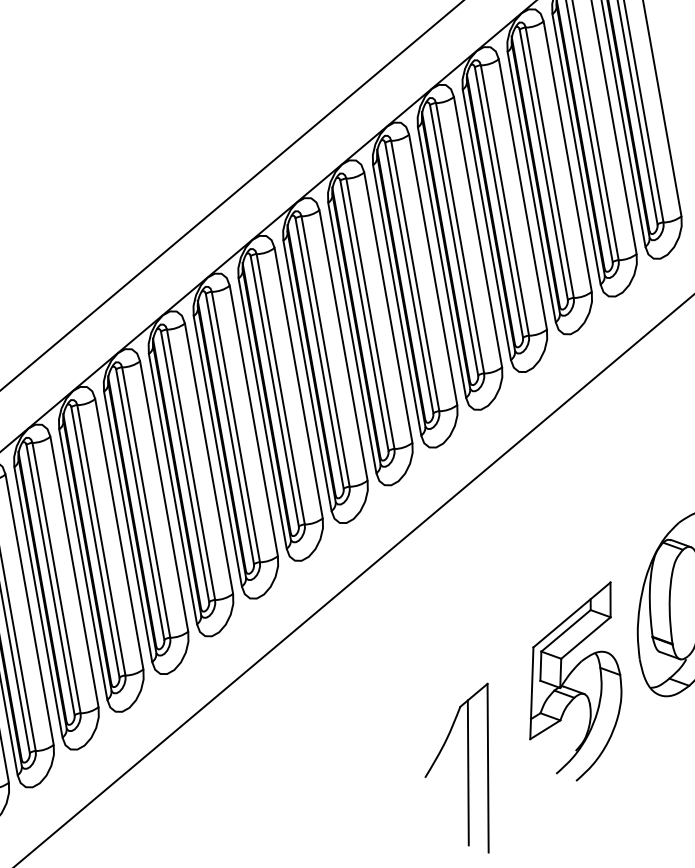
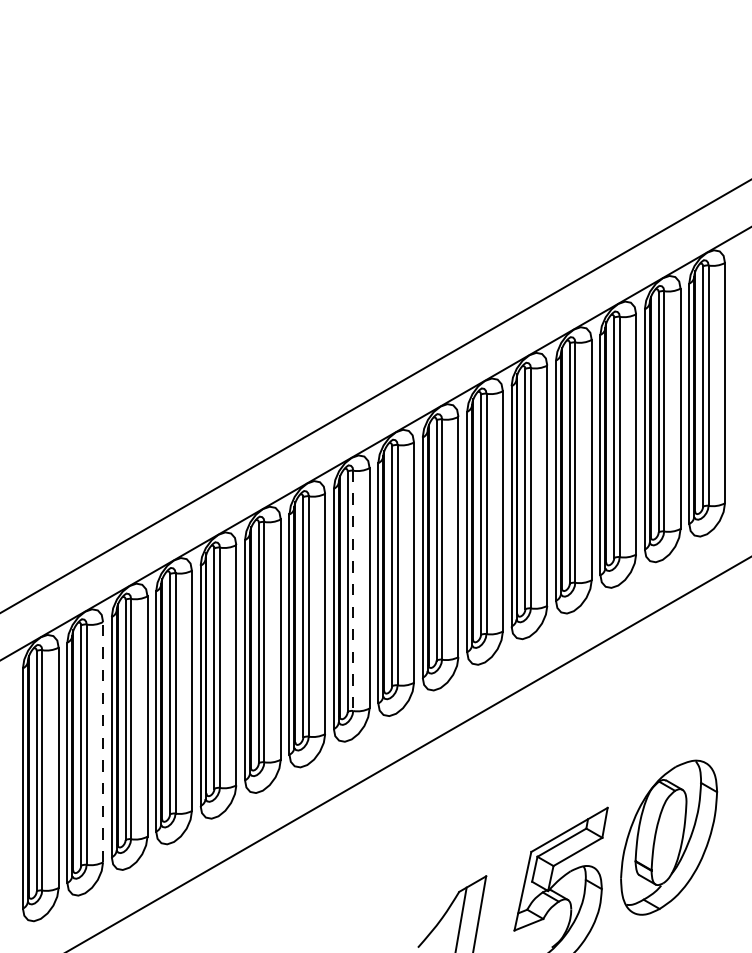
line: (281, 390) -> (353, 591), solid -> dashed
line: (29, 608) -> (103, 741), solid -> dashed

